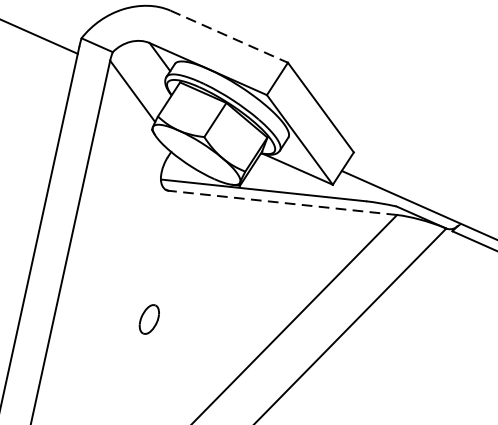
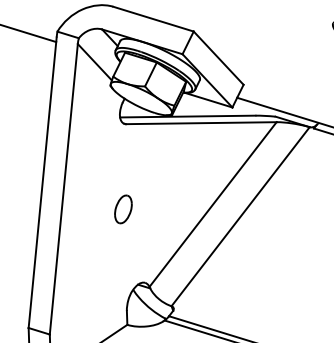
line: (230, 37) -> (154, 19), dashed -> solid
line: (281, 203) -> (200, 123), dashed -> solid
part: (149, 319) -> (123, 209), size x1.43

